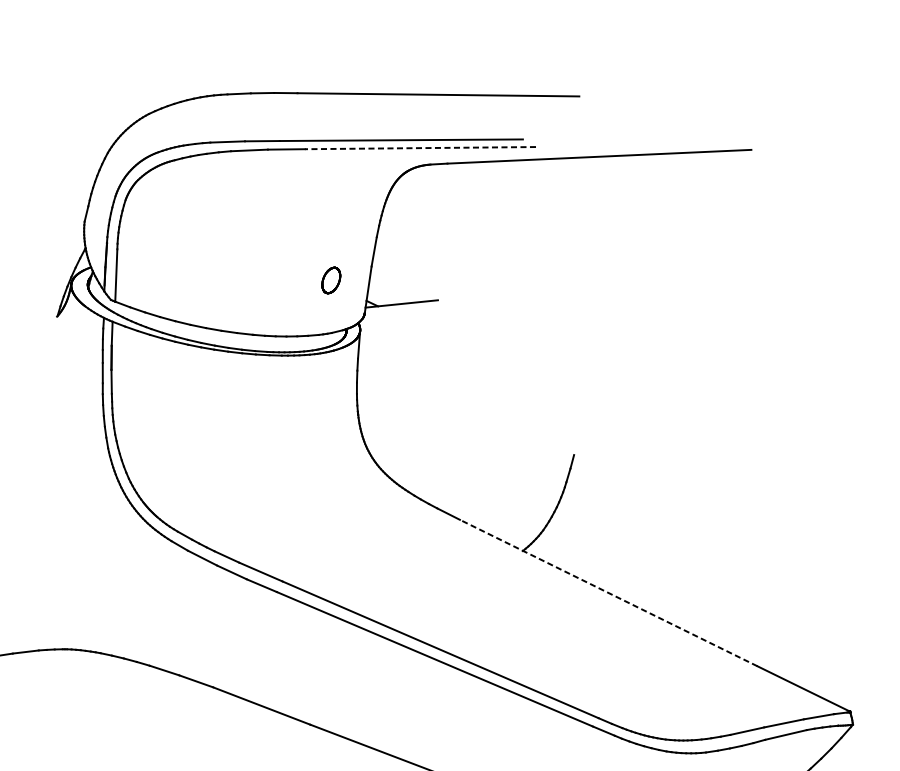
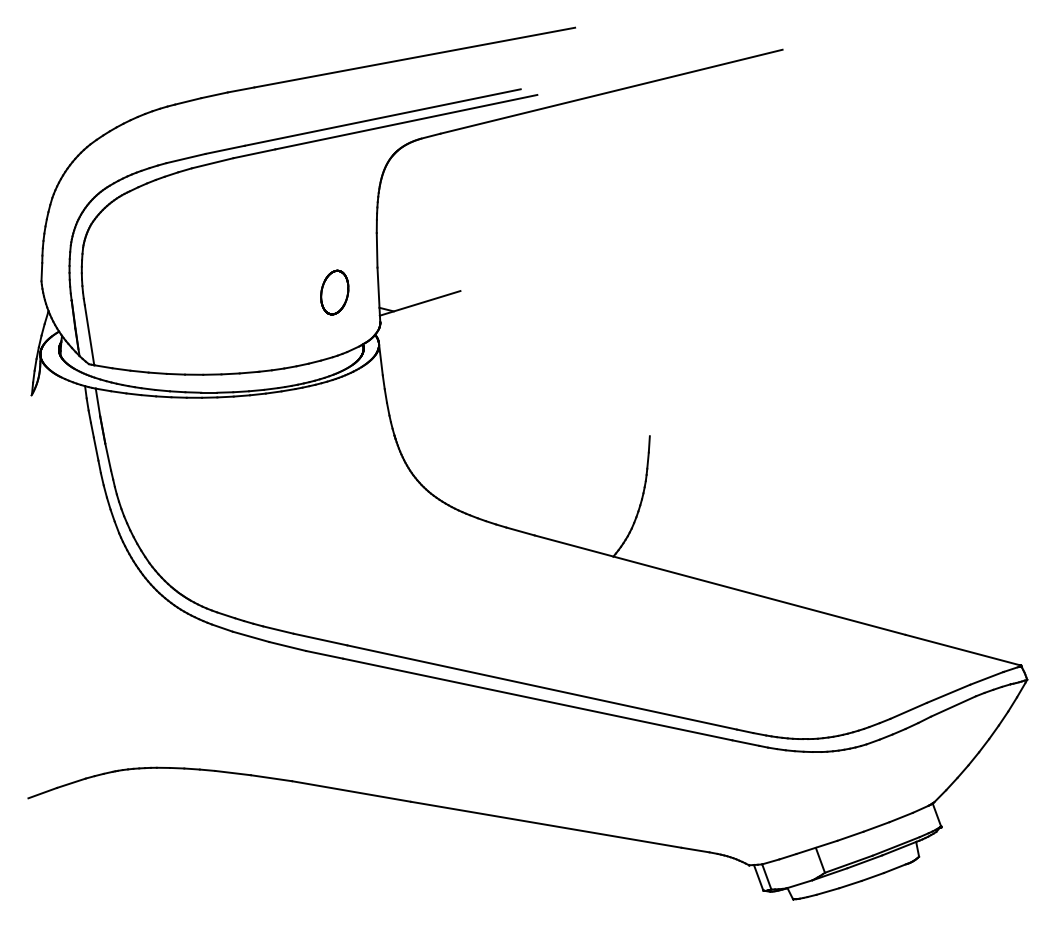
line: (420, 148) -> (406, 122), dashed -> solid
part: (331, 280) -> (334, 292), size x1.43
line: (608, 593) -> (720, 585), dashed -> solid

